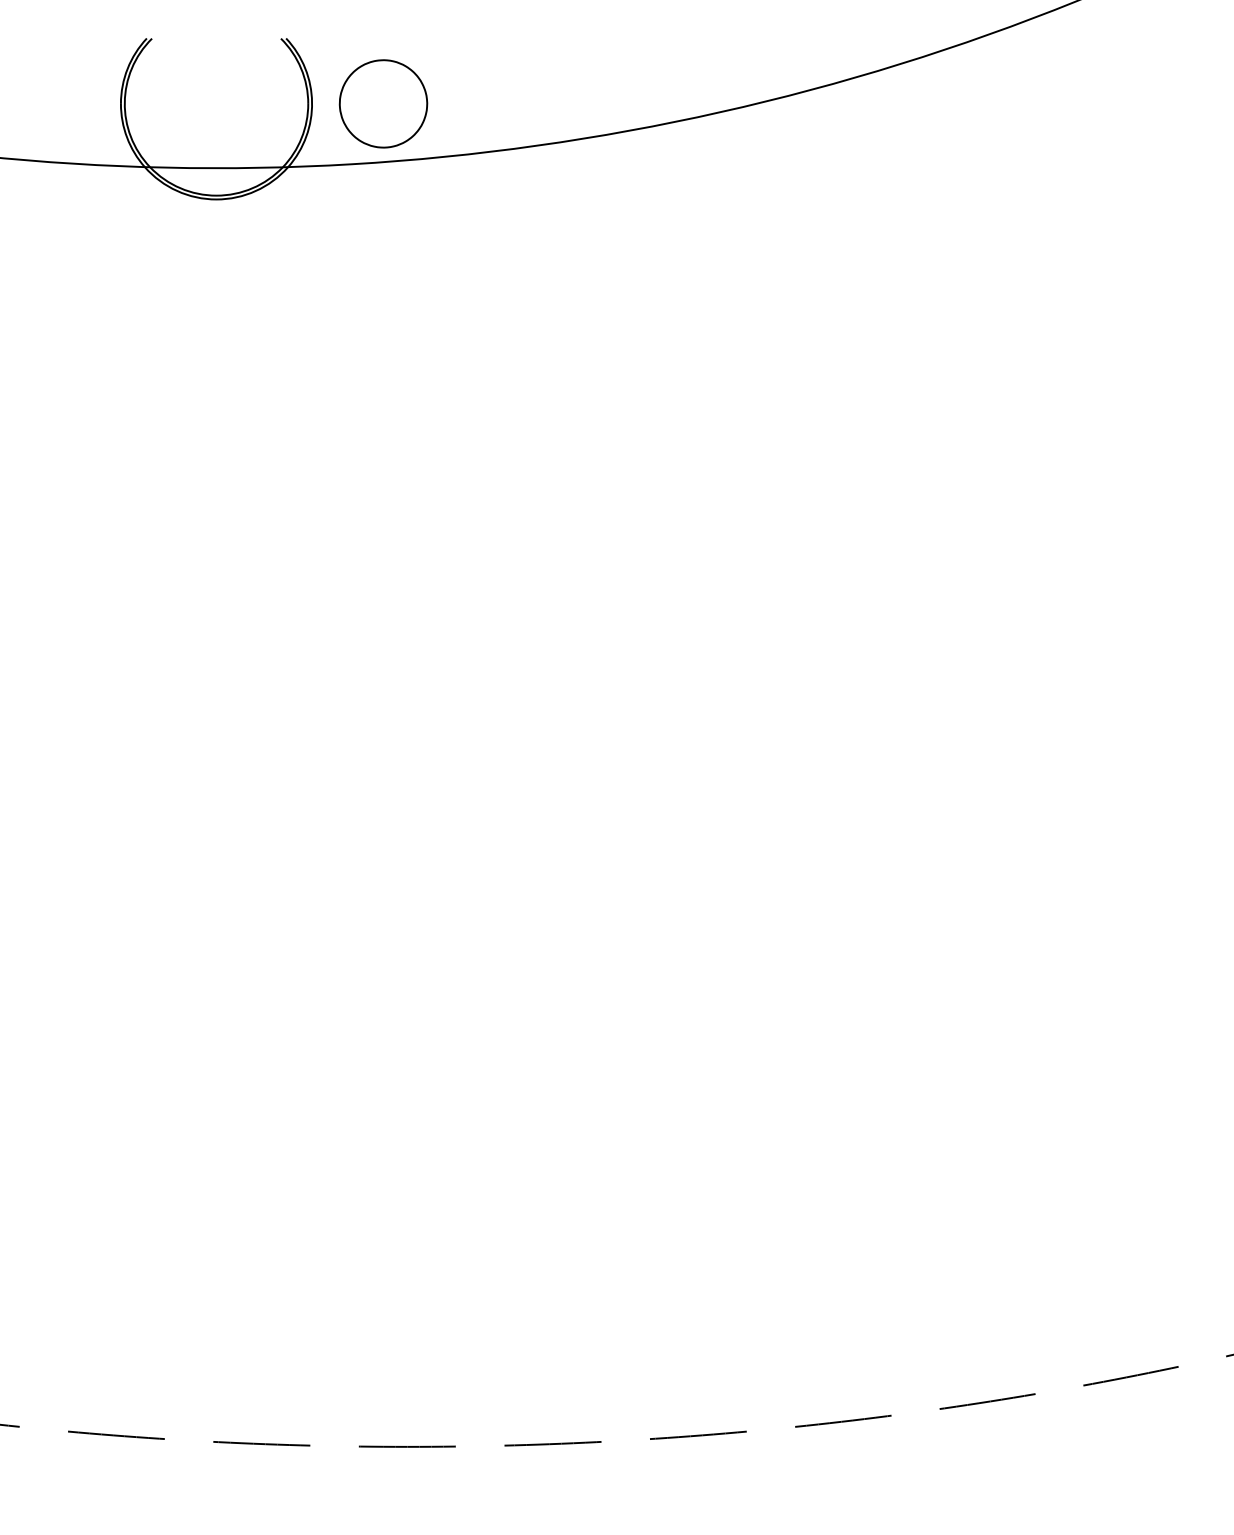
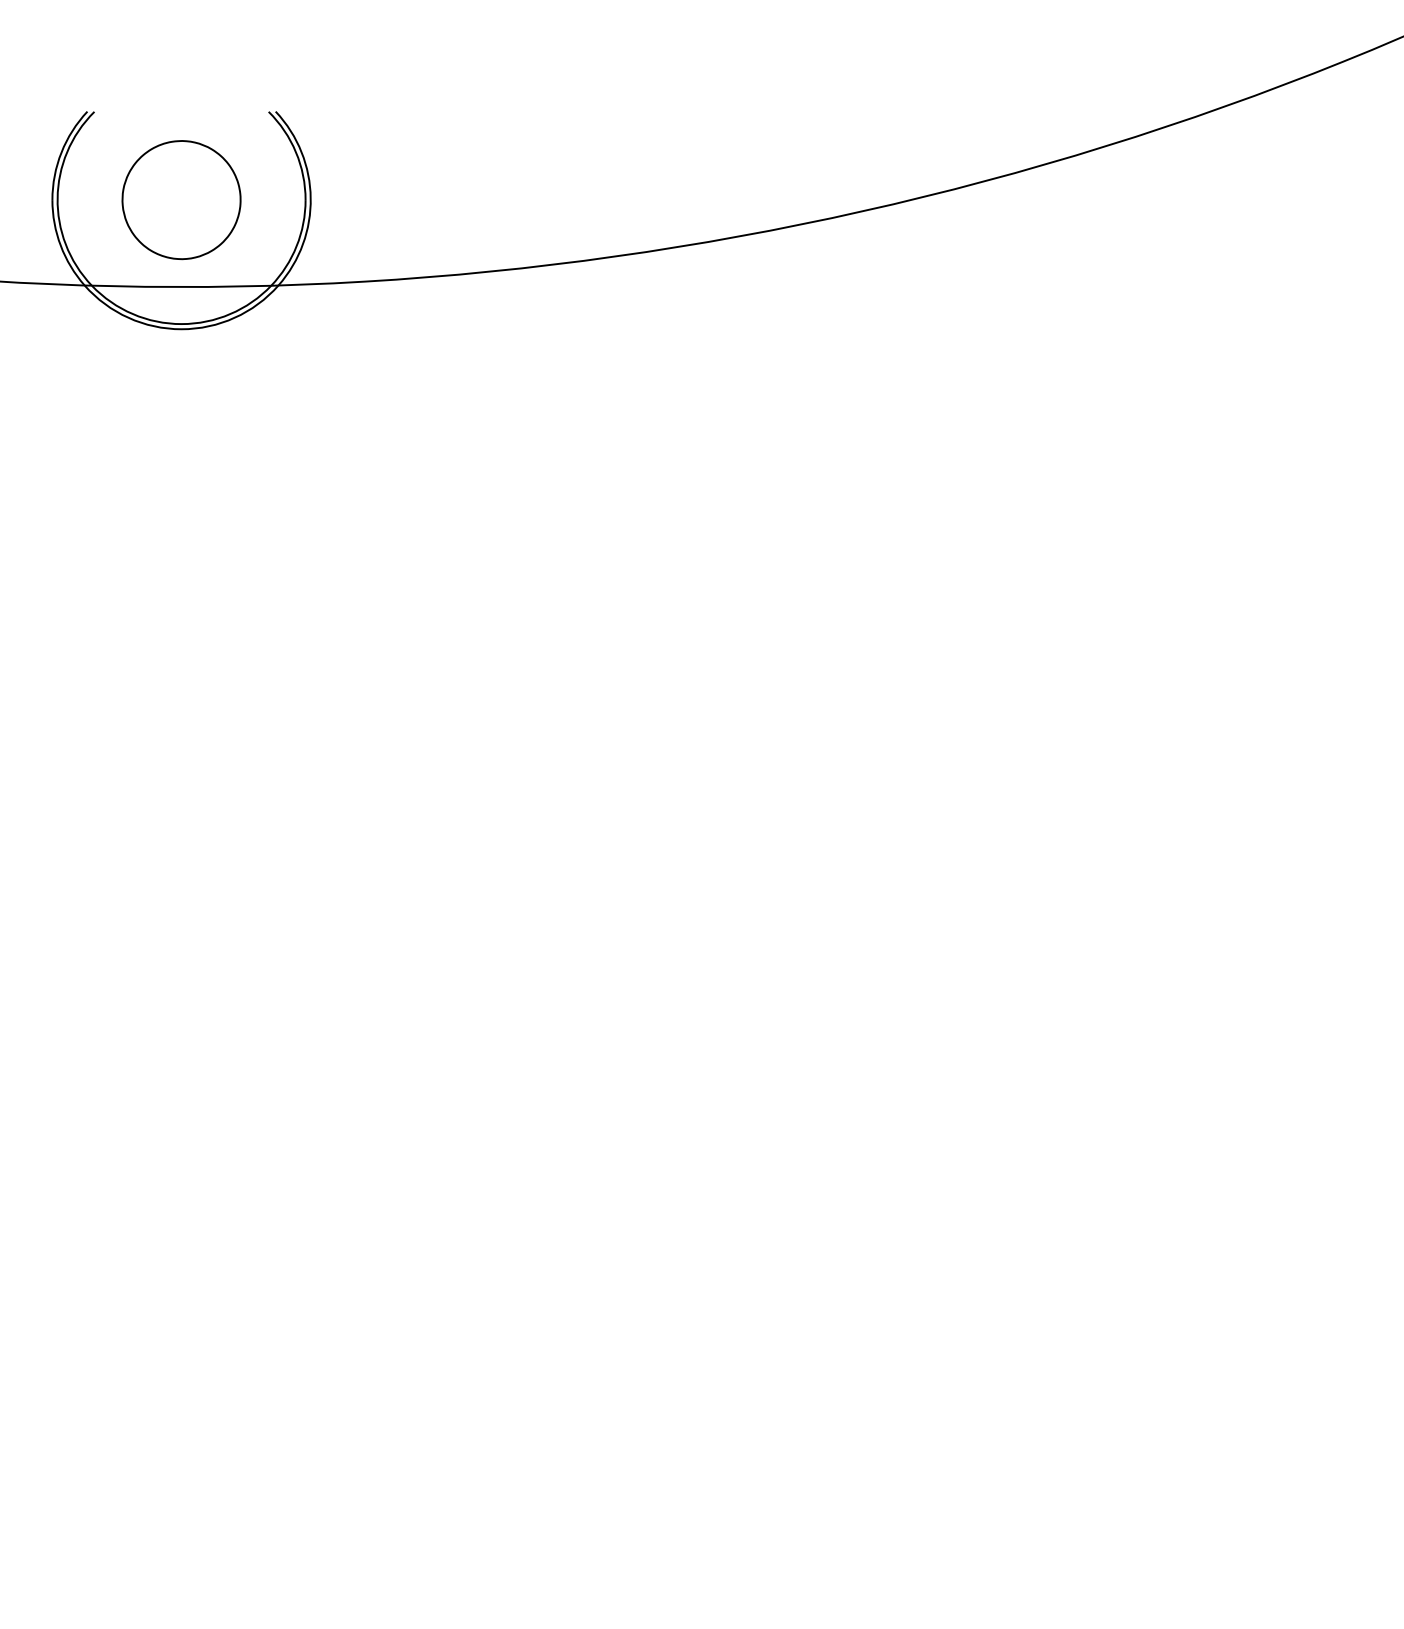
part: (383, 103) -> (181, 199), moved

